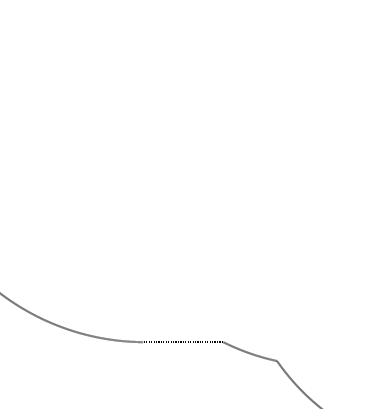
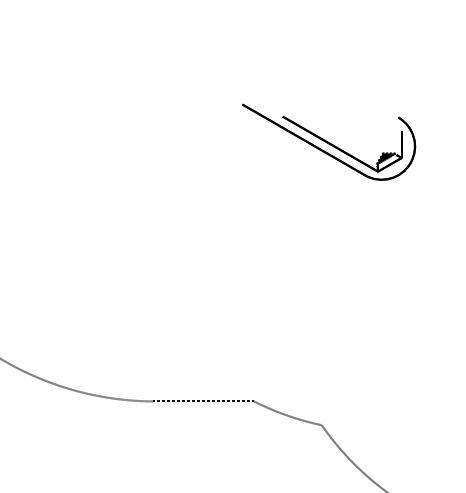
part: (282, 136) -> (328, 142), added

